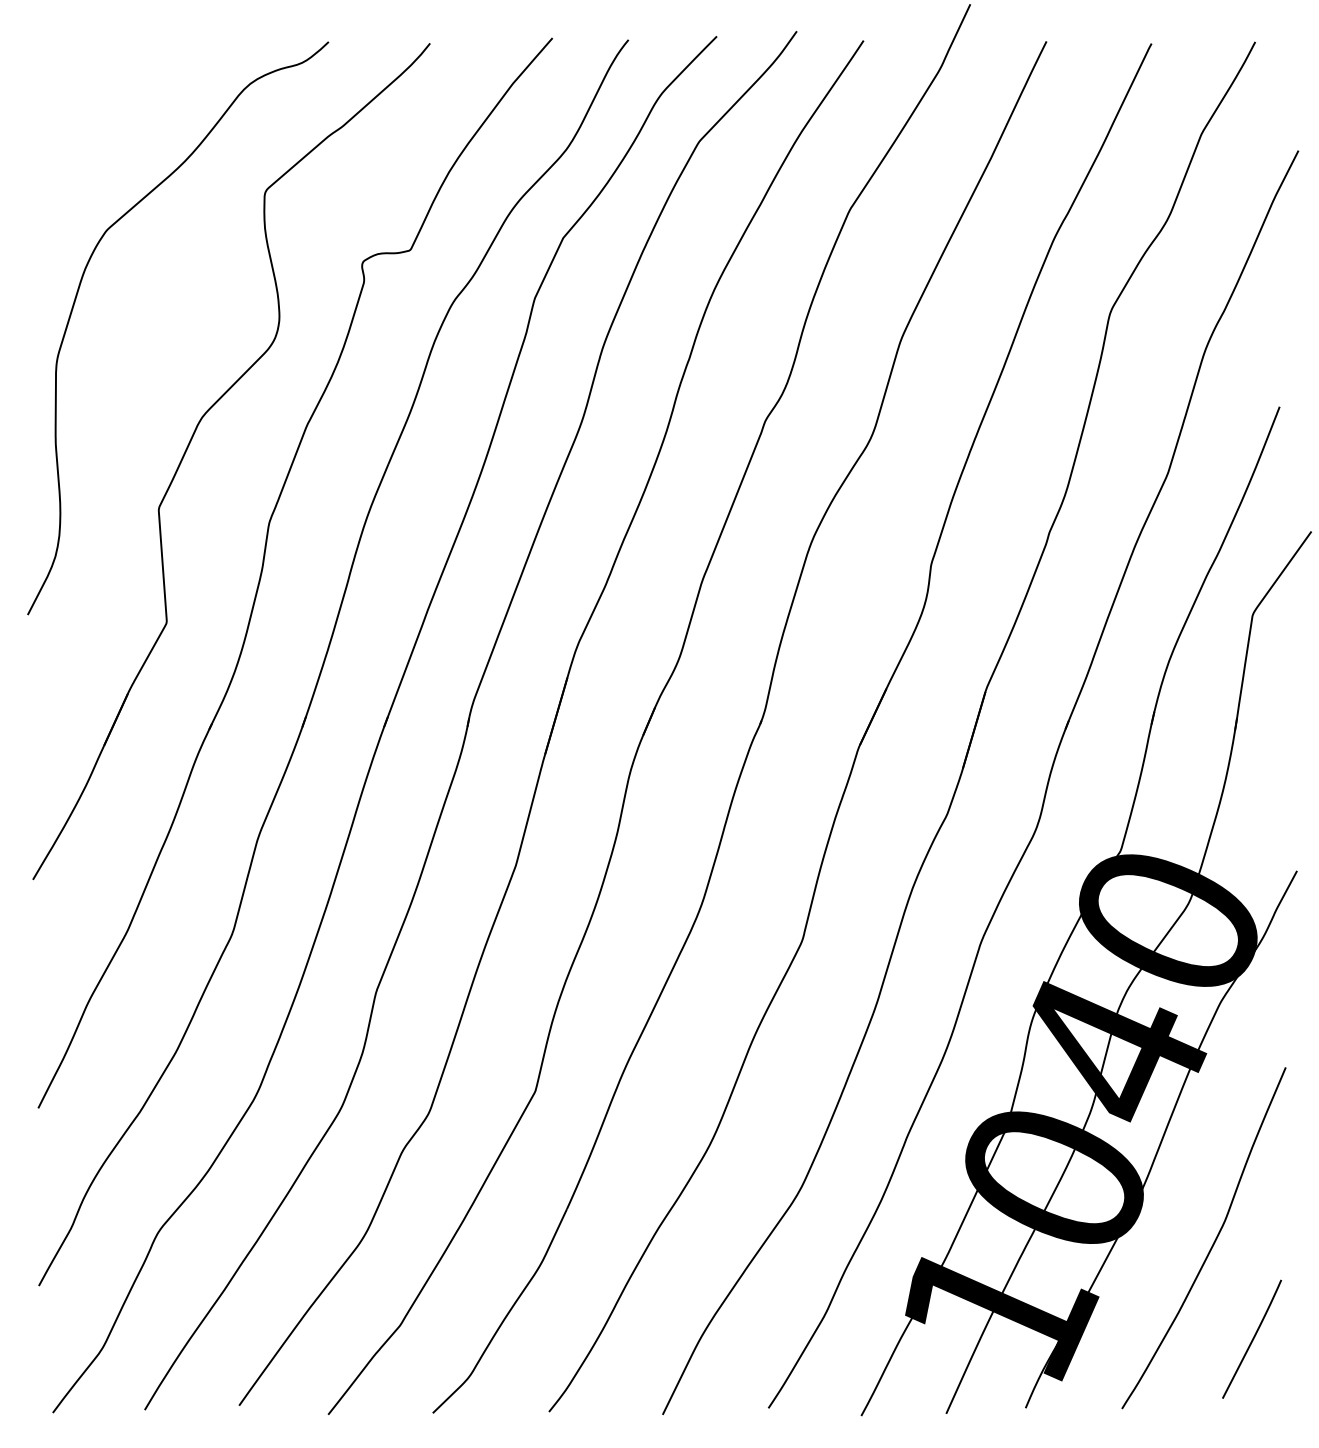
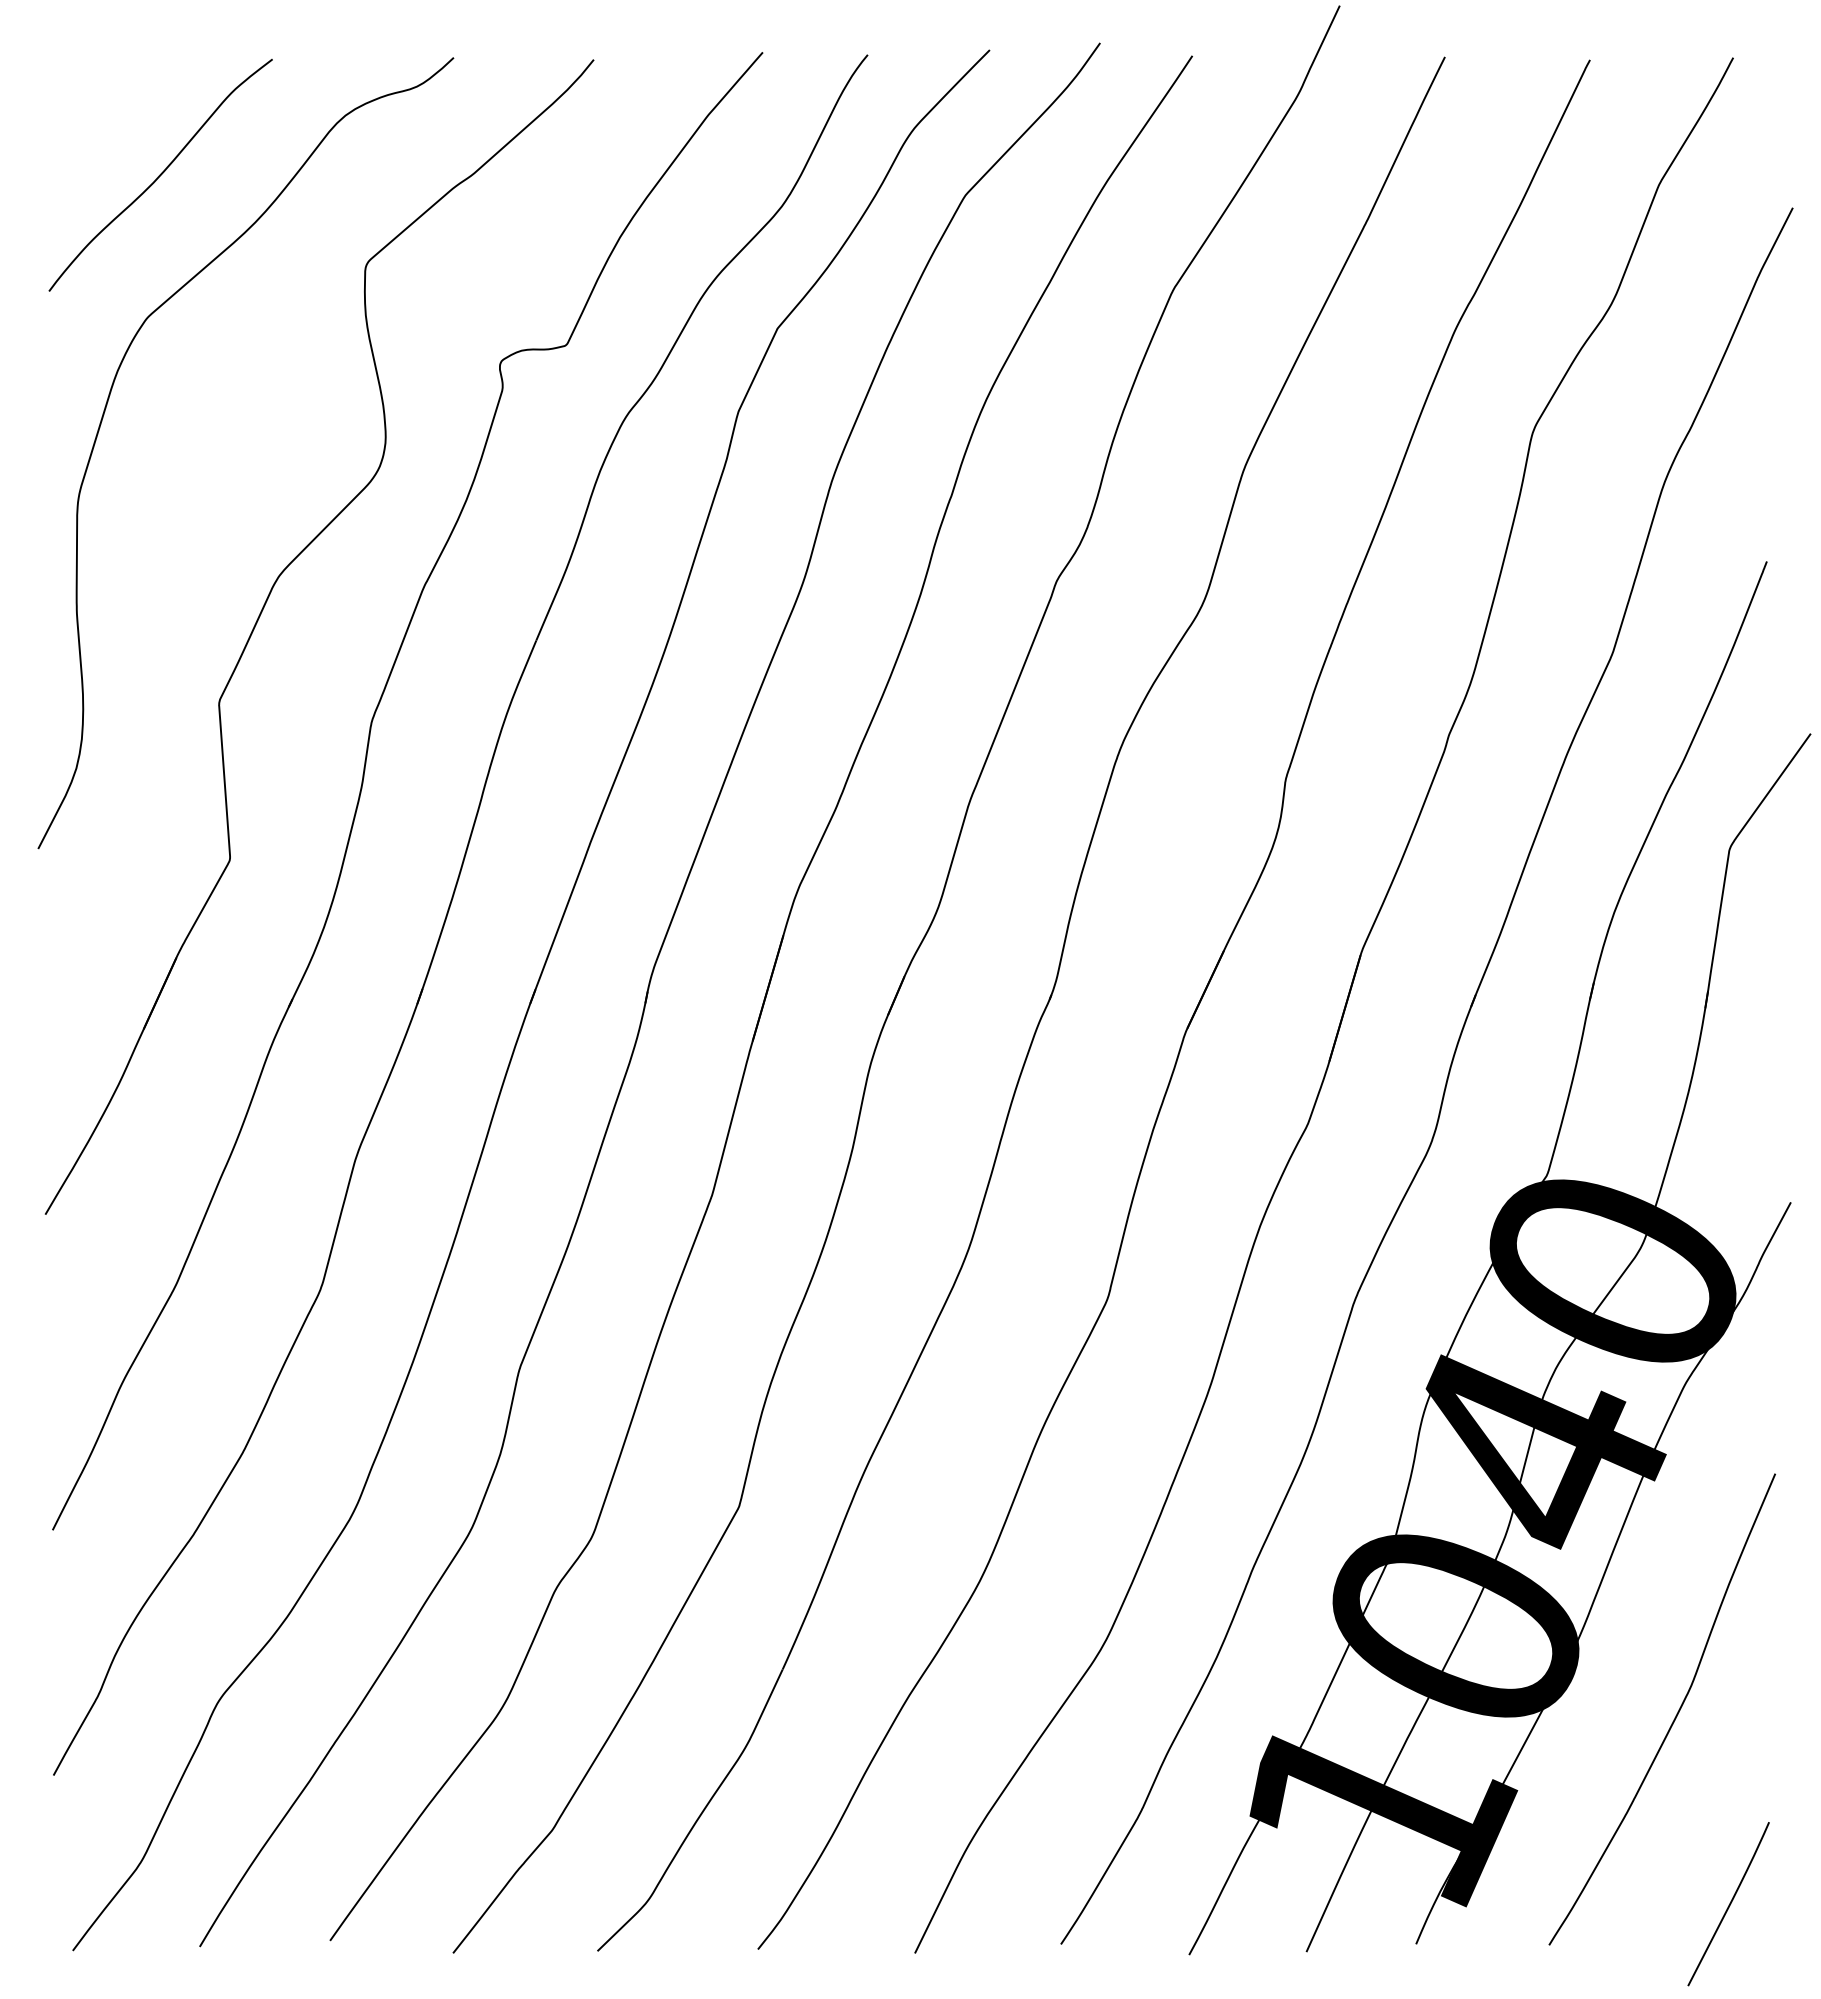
curve: (116, 127) -> (160, 175), added
curve: (1252, 1339) -> (1729, 1904), moved

